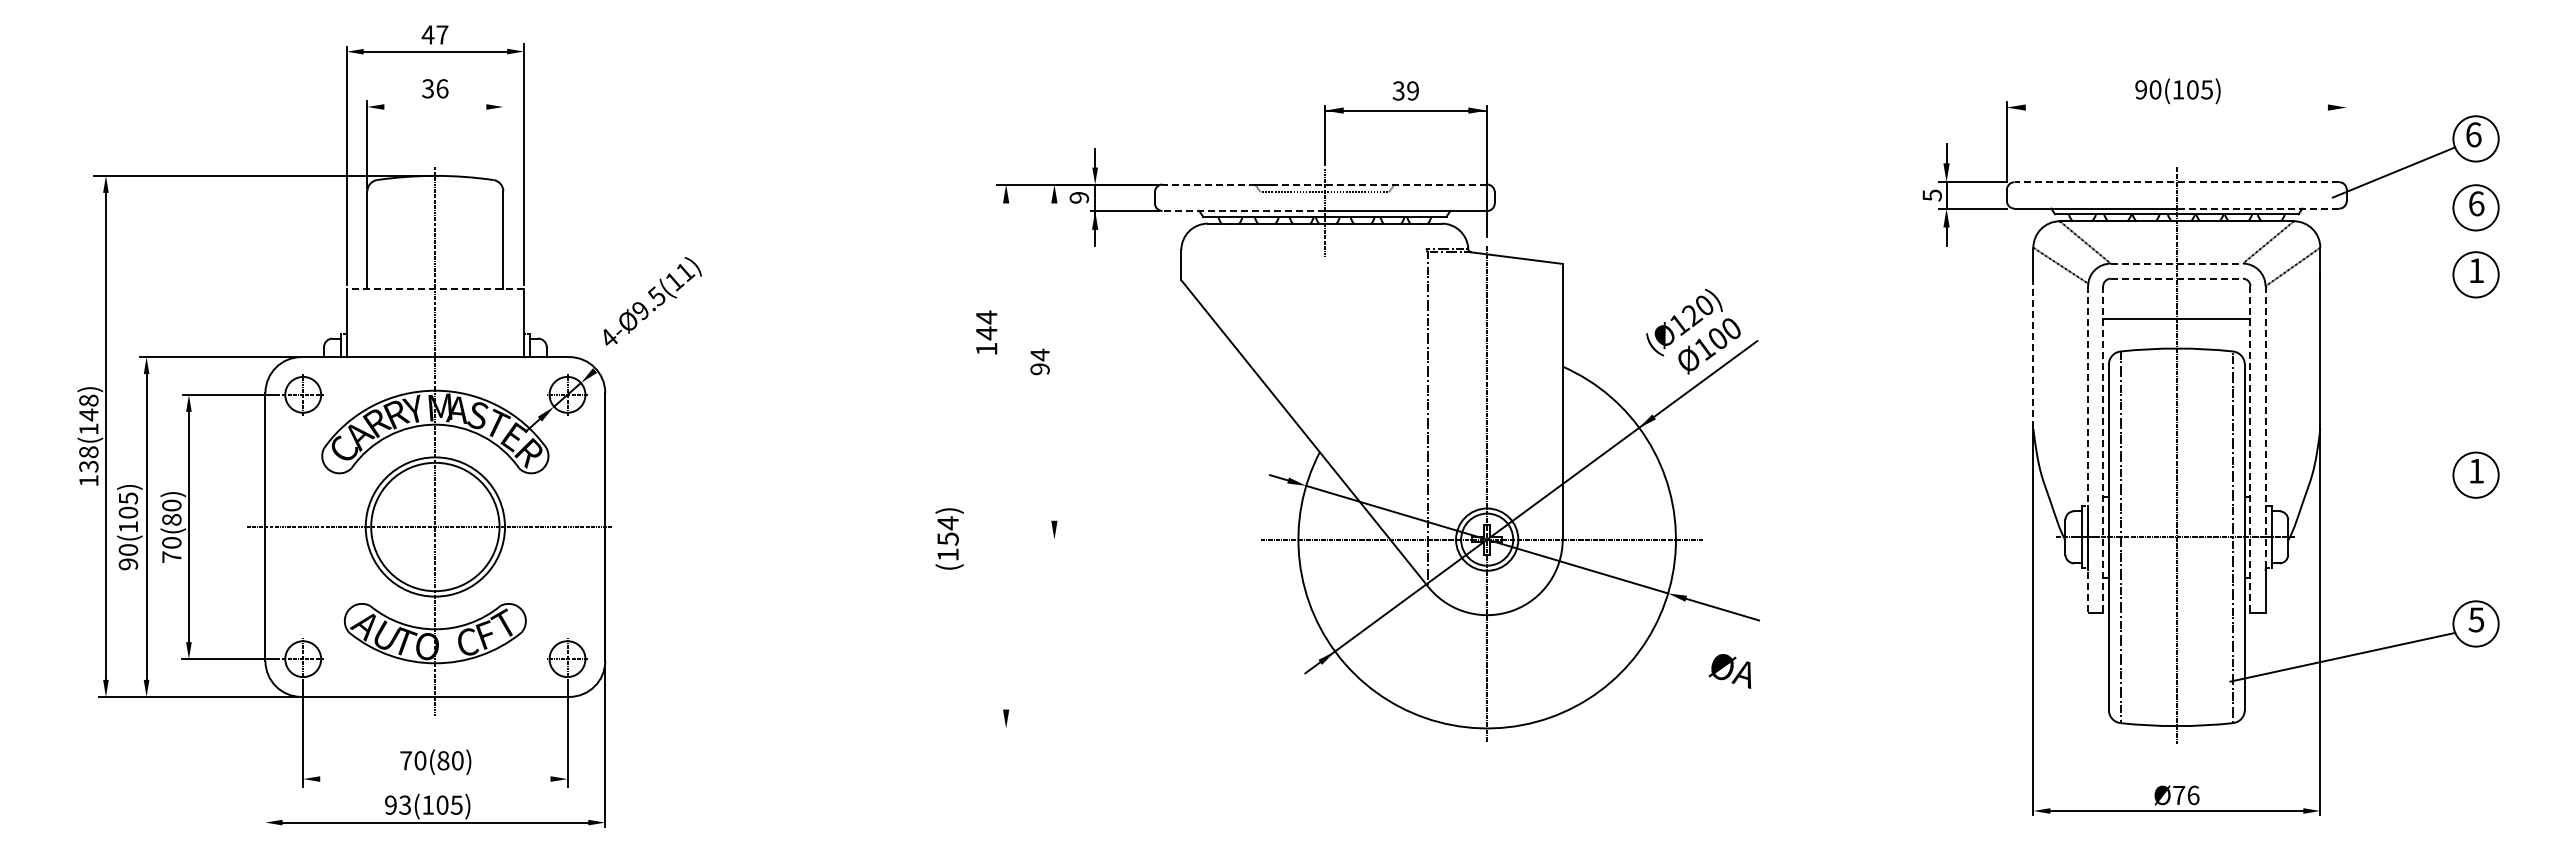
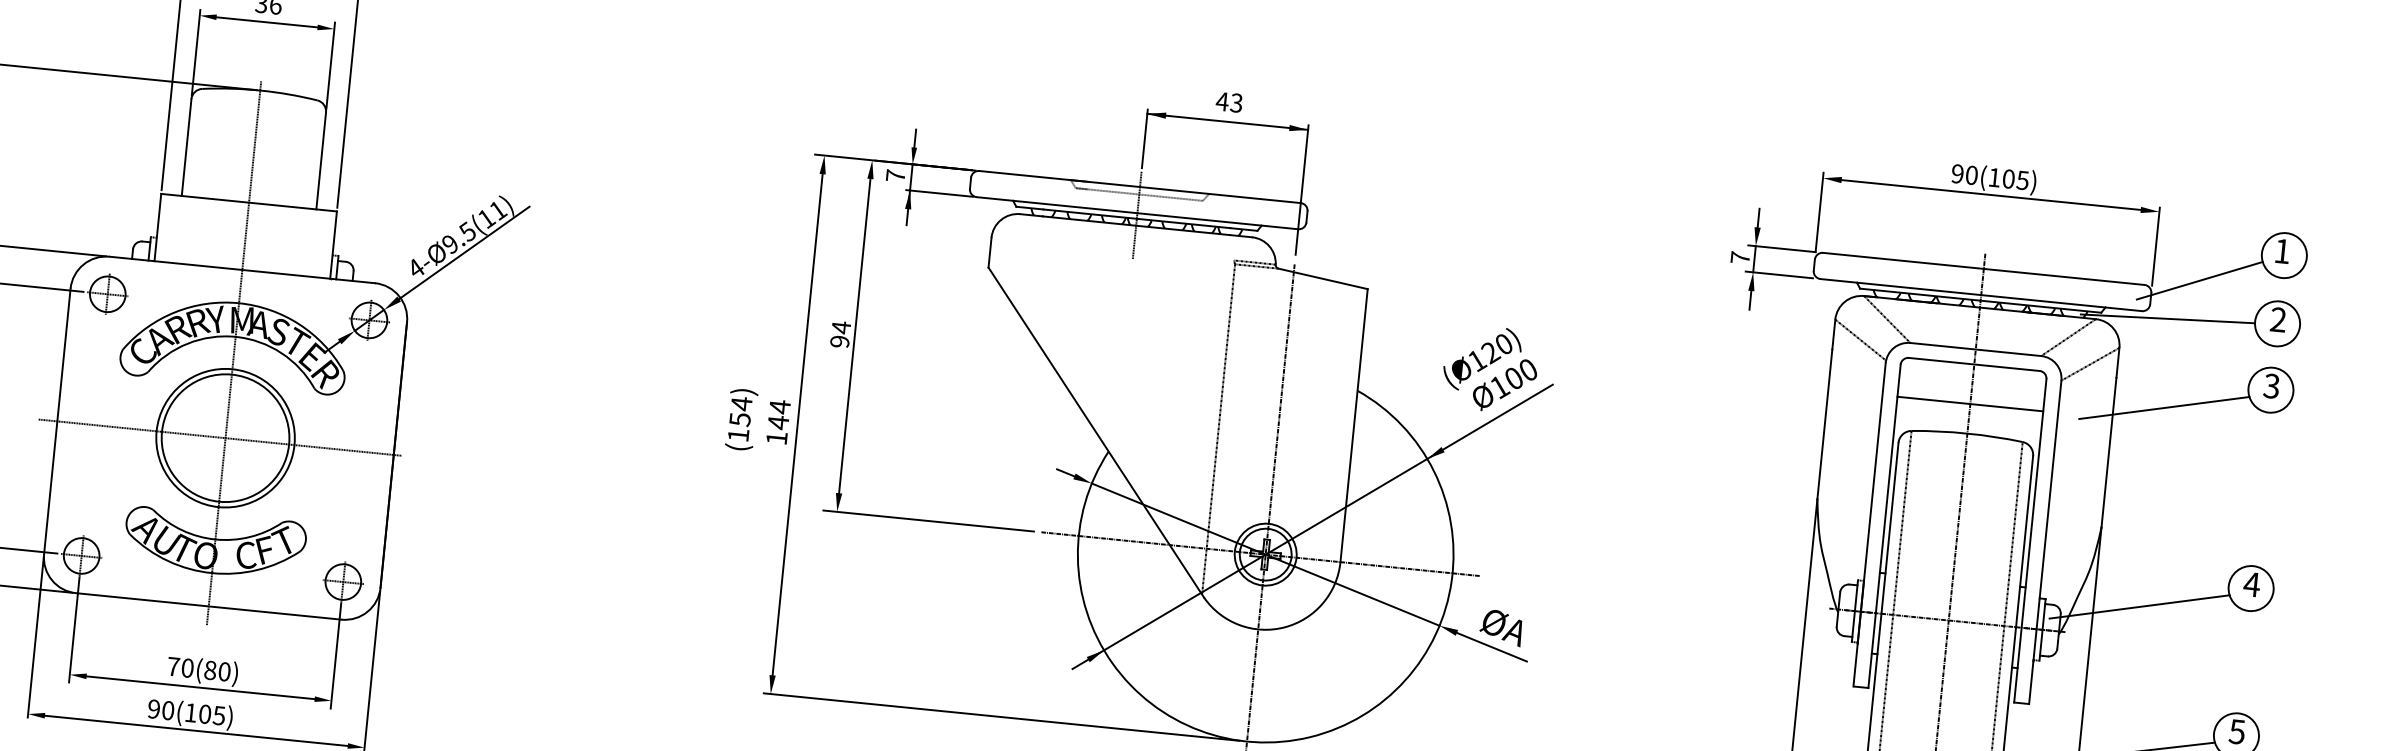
text: (1405, 90) -> (1229, 101), 39 -> 43
line: (434, 107) -> (266, 22), added
line: (2176, 107) -> (1990, 194), added
text: (2473, 134) -> (2282, 250), 6 -> 1
line: (2346, 142) -> (2155, 246), added
line: (503, 143) -> (330, 65), added
line: (2176, 182) -> (1983, 269), dashed -> solid
line: (1324, 184) -> (1139, 186), dashed -> solid
text: (1931, 195) -> (1739, 257), 5 -> 7
text: (1079, 197) -> (895, 175), 9 -> 7
text: (2476, 203) -> (2278, 319), 6 -> 2
line: (2257, 208) -> (2061, 302), dashed -> solid
line: (1243, 210) -> (1056, 204), dashed -> solid
line: (2365, 213) -> (2167, 318), added
line: (2177, 263) -> (1976, 349), dashed -> solid
text: (2475, 270) -> (2270, 385), 1 -> 3
line: (2177, 278) -> (1974, 364), dashed -> solid
line: (435, 289) -> (249, 203), dashed -> solid
line: (2371, 302) -> (2164, 407), added
line: (655, 317) -> (464, 252), added
text: (986, 332) -> (778, 421), moved
line: (2033, 353) -> (1824, 424), dashed -> solid
line: (1054, 361) -> (854, 335), added
line: (2265, 426) -> (2047, 519), dashed -> solid
line: (2088, 450) -> (1869, 525), dashed -> solid
line: (2103, 450) -> (1884, 527), dashed -> solid
line: (2250, 450) -> (2030, 541), dashed -> solid
line: (1006, 456) -> (797, 424), added
text: (2476, 471) -> (2251, 584), 1 -> 4
line: (2366, 504) -> (2139, 606), added
text: (949, 538) -> (741, 419), moved
line: (1146, 539) -> (928, 520), added
text: (1729, 671) -> (1500, 627), moved
line: (1239, 728) -> (1001, 717), added
line: (265, 745) -> (35, 637), added
line: (435, 779) -> (200, 688), added
text: (405, 804) -> (168, 709), 93(105) -> 90(105)

